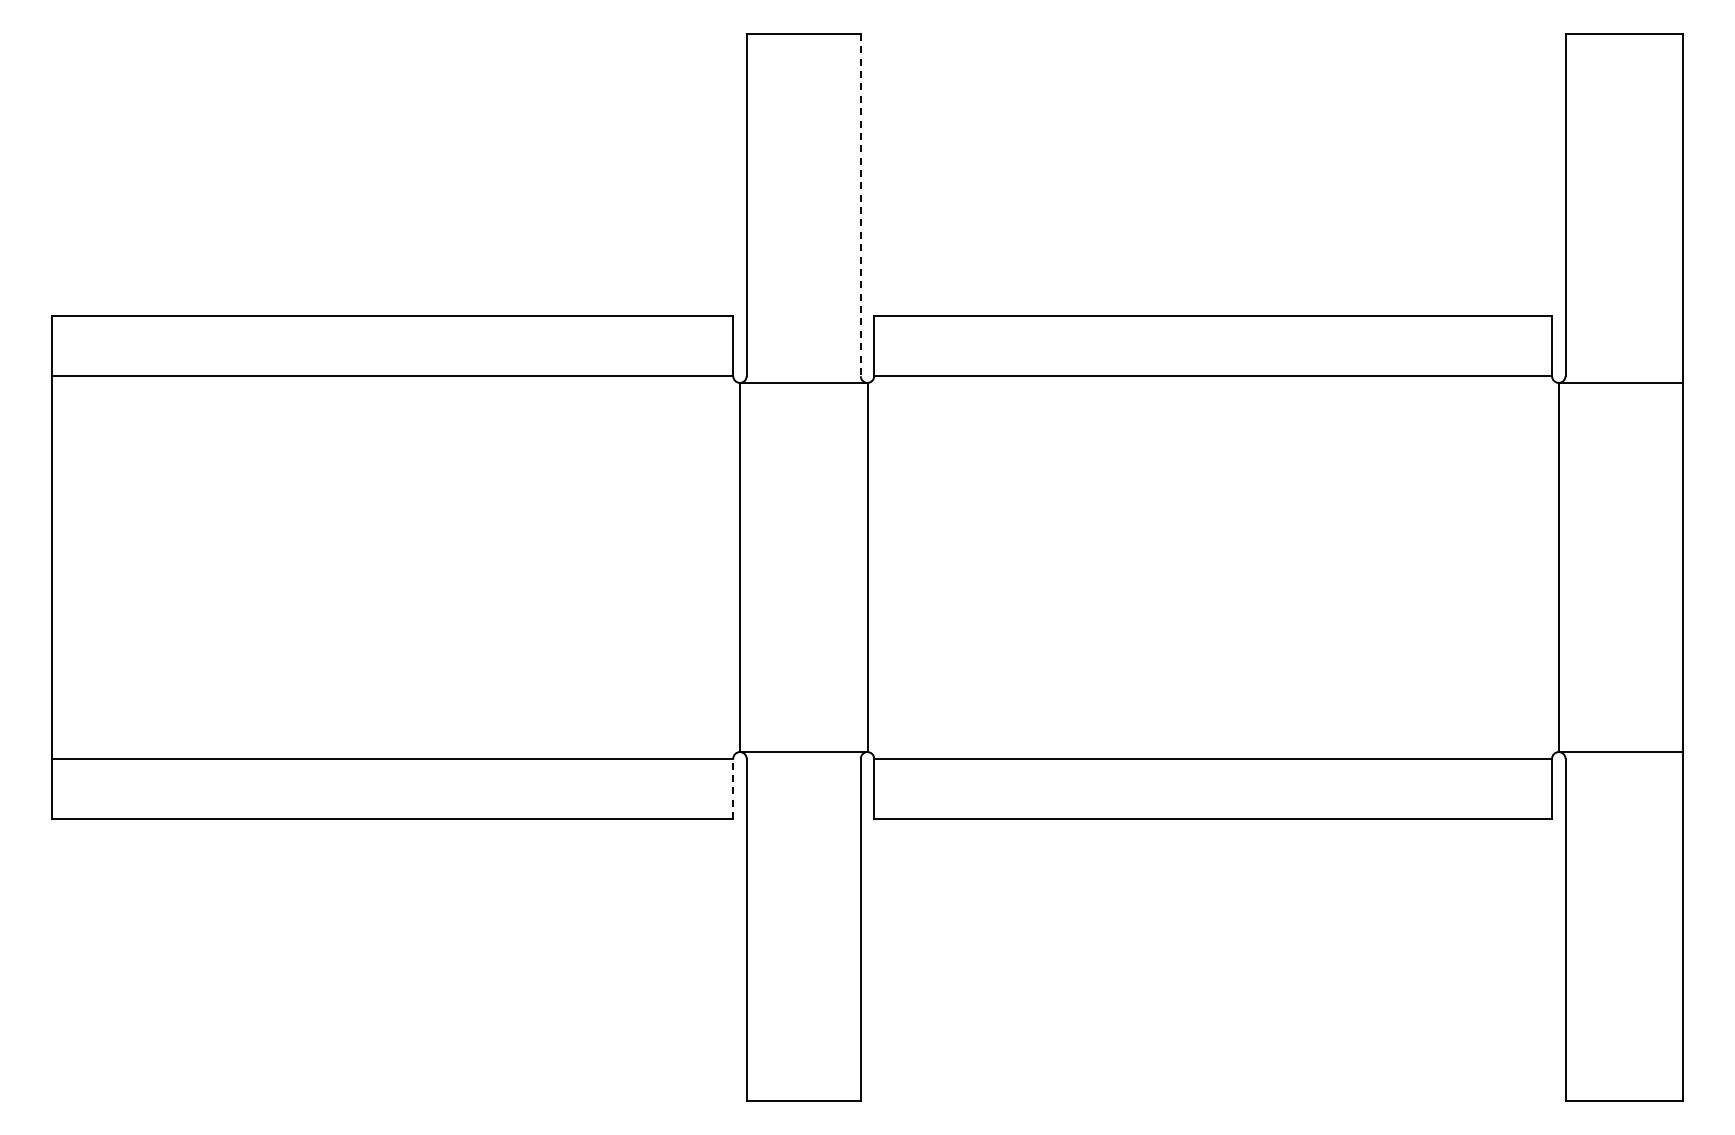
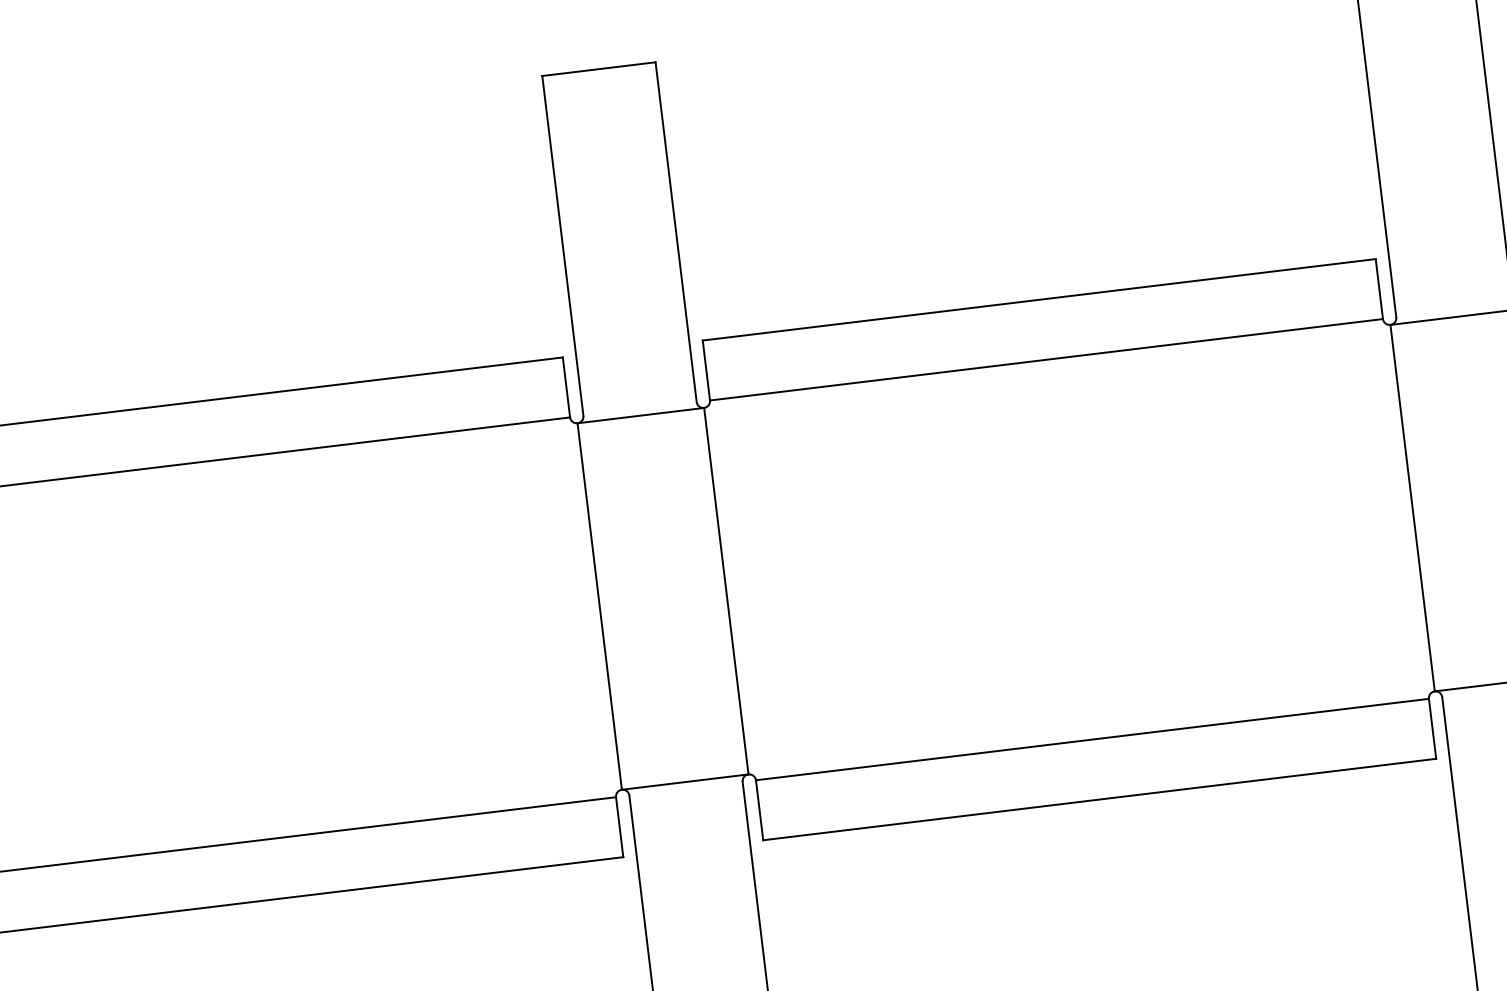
line: (860, 205) -> (675, 232), dashed -> solid
line: (733, 788) -> (619, 826), dashed -> solid

